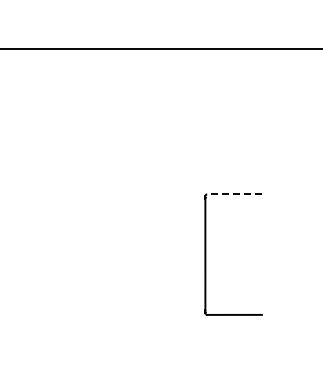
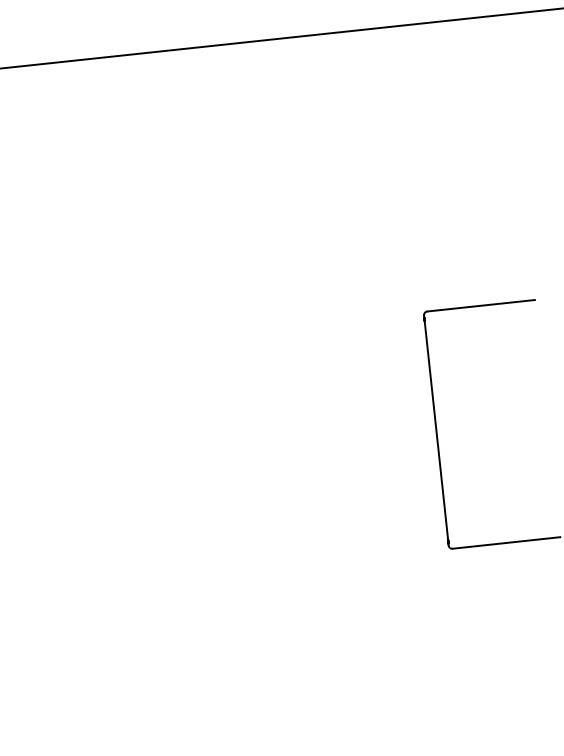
line: (234, 194) -> (481, 306), dashed -> solid

